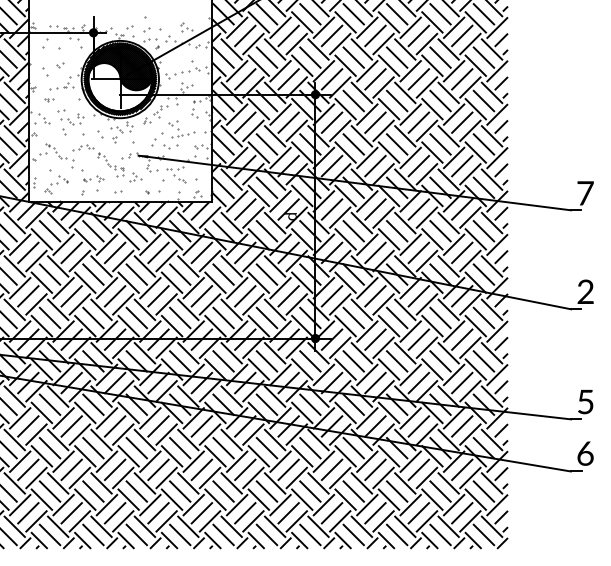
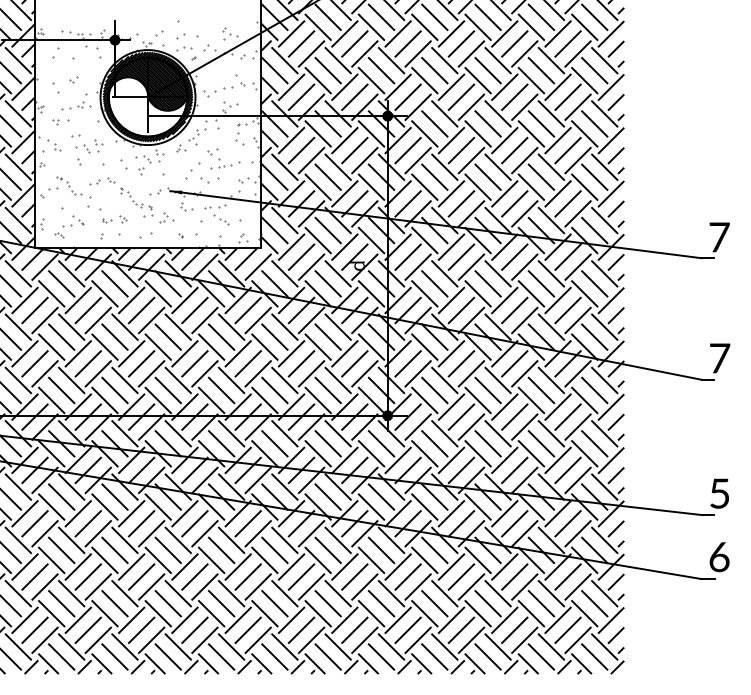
part: (49, 100) -> (61, 123), size x1.6
part: (118, 191) -> (145, 235), size x1.6
text: (585, 291) -> (719, 357), 2 -> 7

